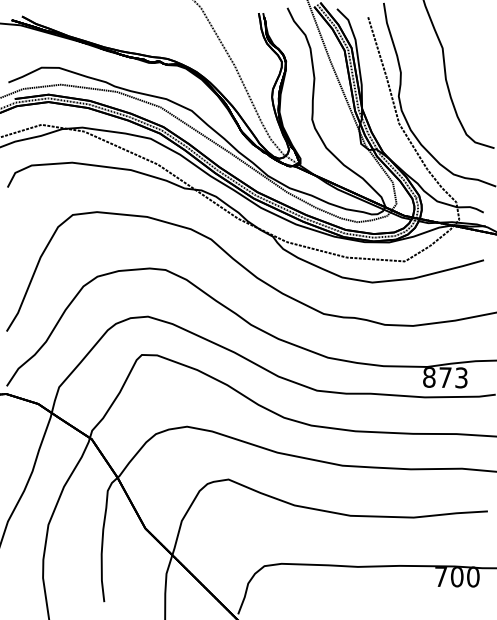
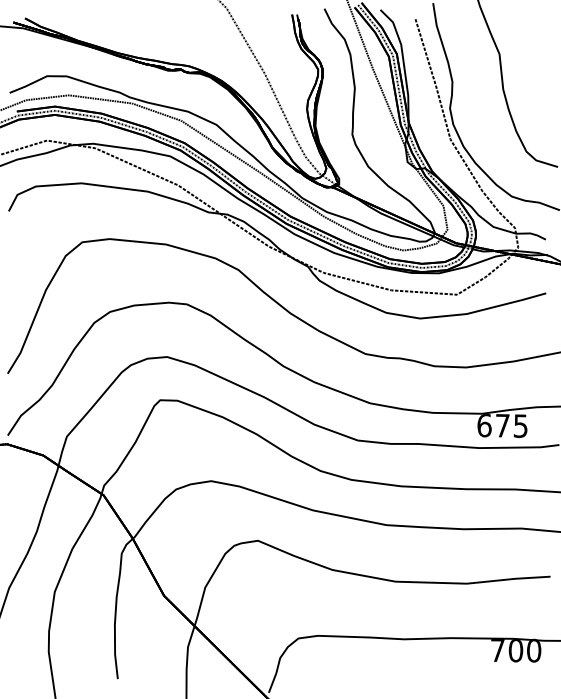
text: (445, 377) -> (502, 425), 873 -> 675

